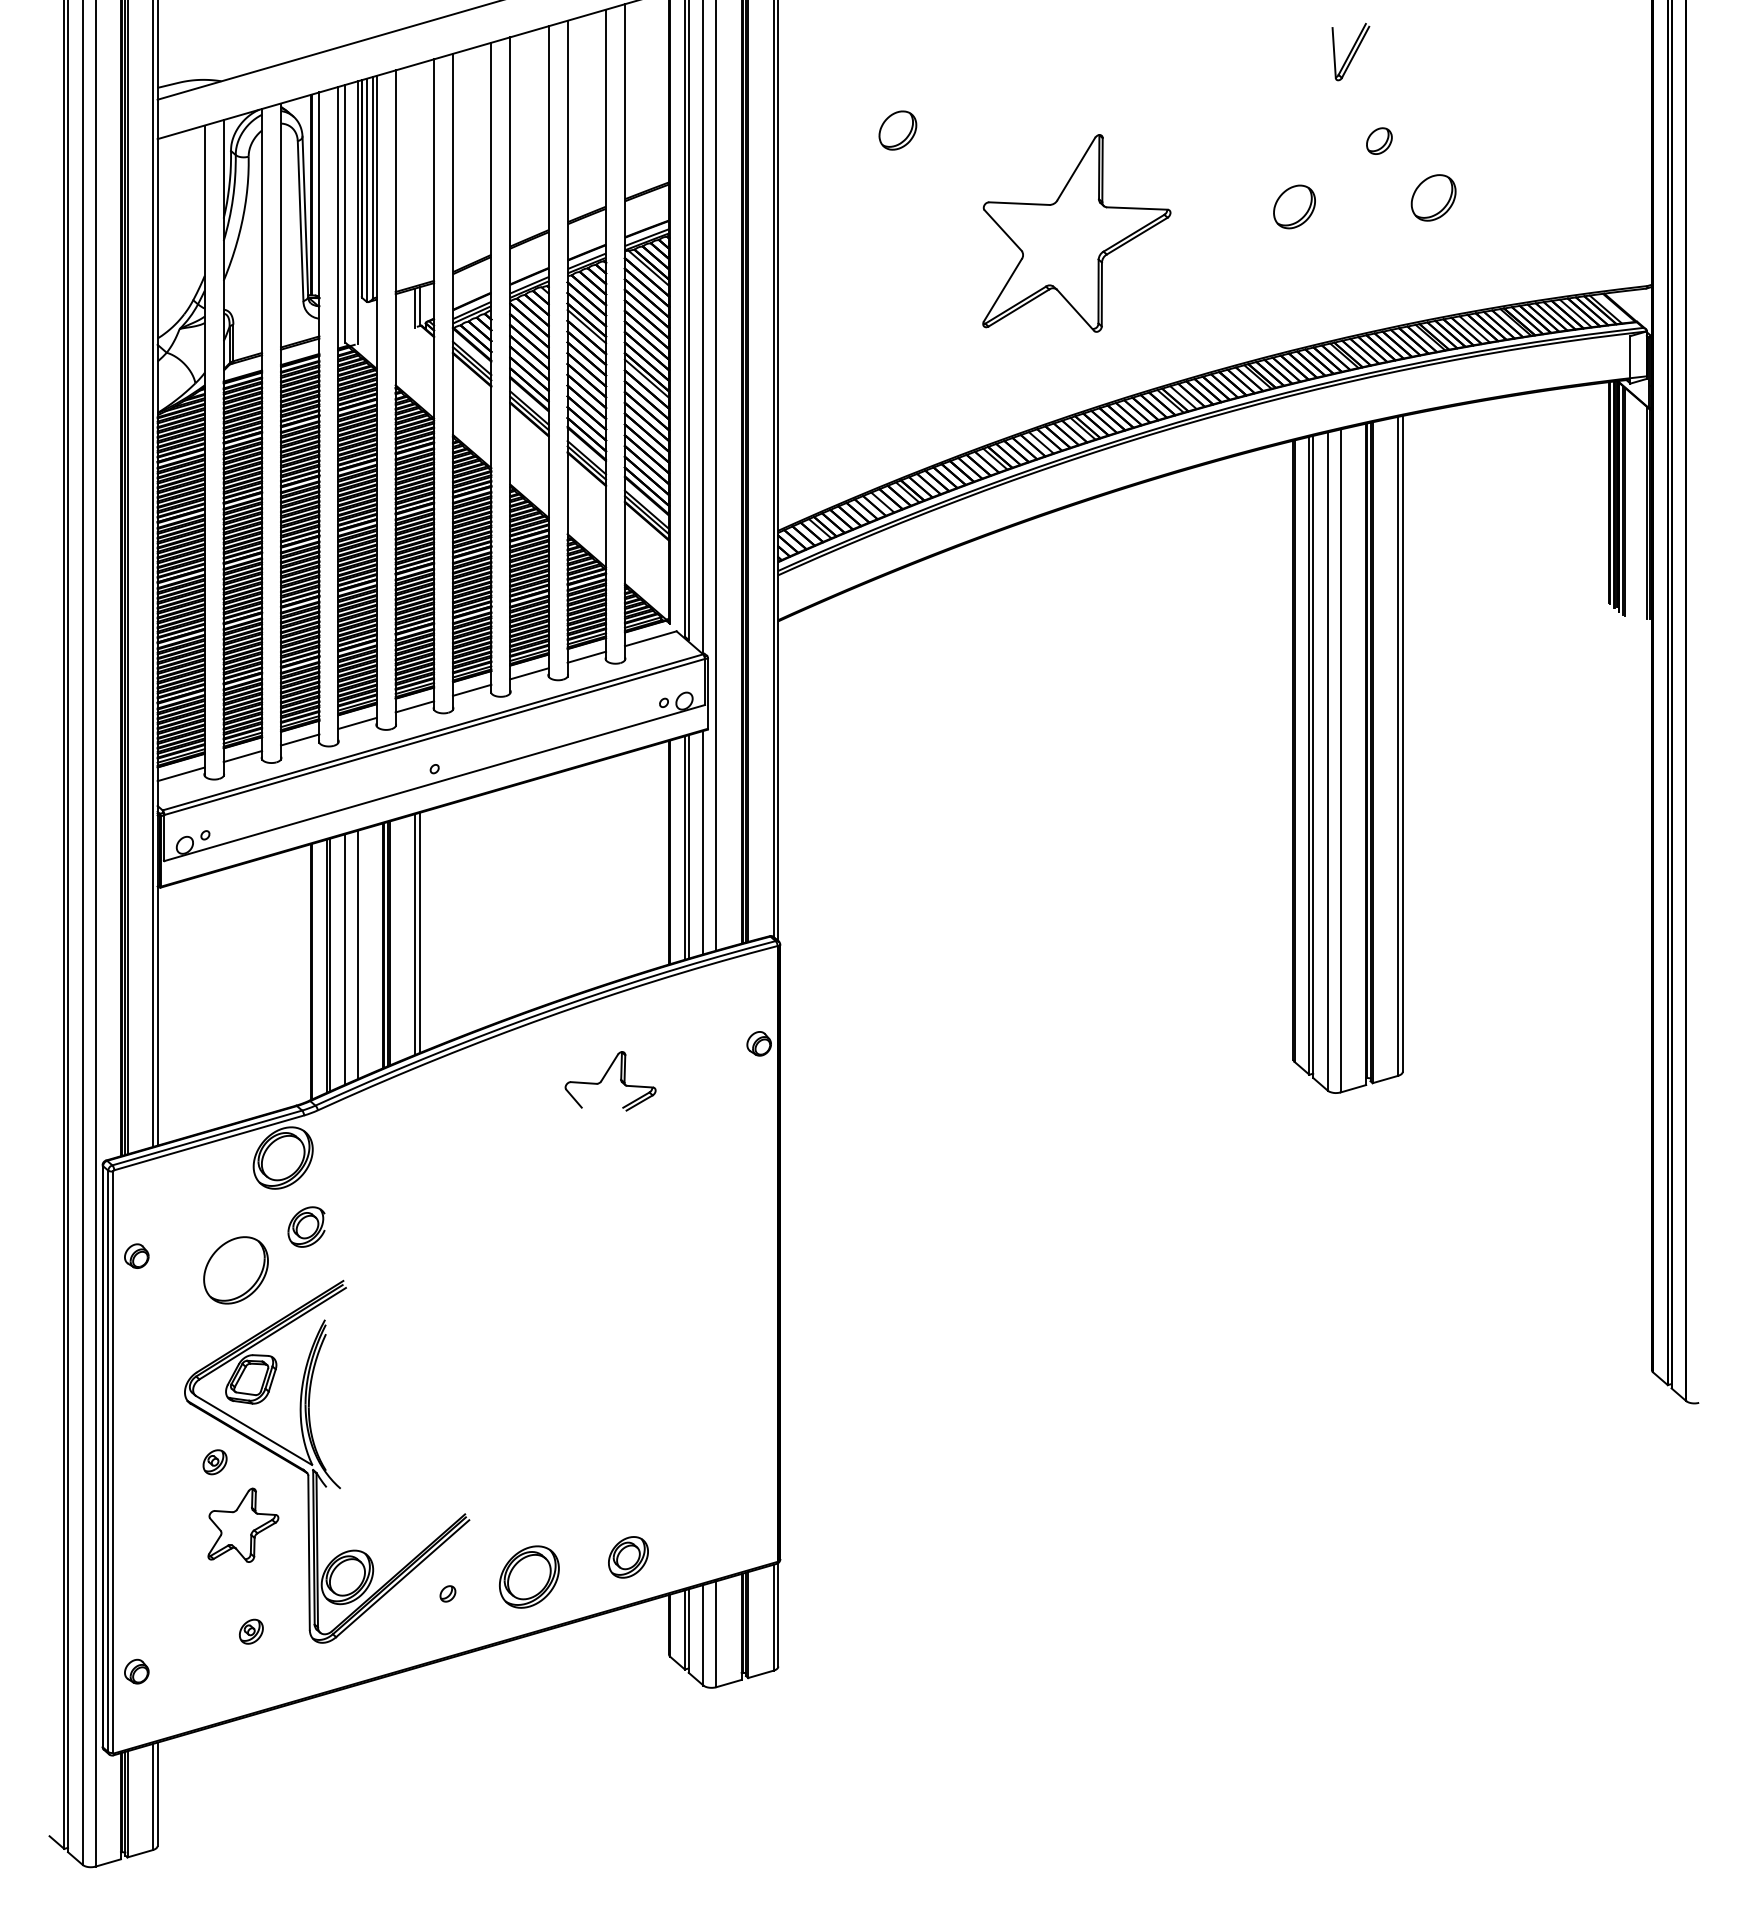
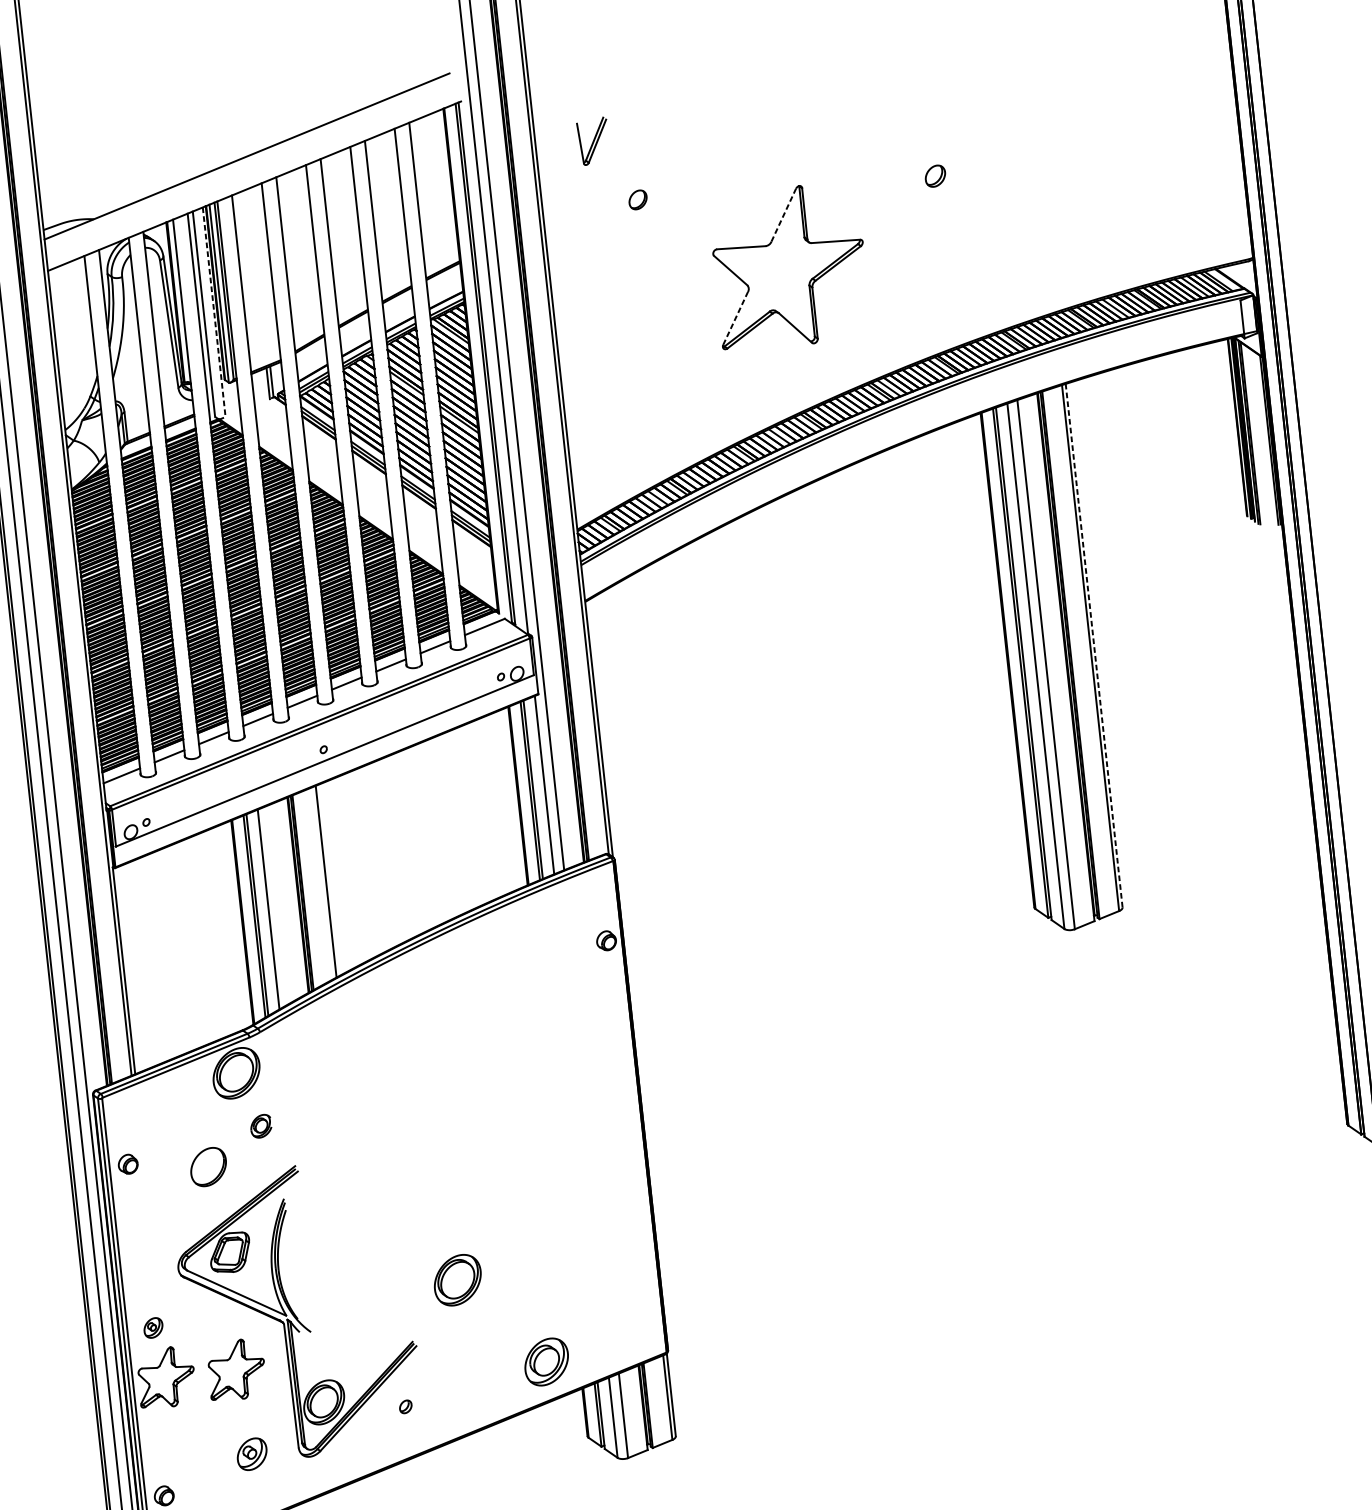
part: (1350, 52) -> (593, 141), moved
part: (897, 130) -> (637, 199), size x0.6
part: (1379, 140) -> (935, 175), moved
line: (1076, 168) -> (783, 214), solid -> dashed
part: (1433, 197) -> (1071, 206), removed
part: (1294, 206) -> (961, 226), removed
line: (357, 213) -> (213, 312), solid -> dashed
line: (1003, 289) -> (736, 317), solid -> dashed
line: (1402, 743) -> (1093, 645), solid -> dashed
line: (415, 934) -> (322, 883), removed
line: (357, 954) -> (278, 904), removed
part: (604, 1078) -> (486, 981), removed
part: (306, 1226) -> (261, 1125), size x0.7
part: (235, 1270) -> (208, 1167), size x0.7
part: (214, 1462) -> (153, 1328), moved
part: (155, 1524) -> (166, 1376), added
part: (628, 1557) -> (546, 1362), size x1.4
part: (529, 1576) -> (457, 1279), moved
part: (251, 1631) -> (252, 1453), size x1.6

